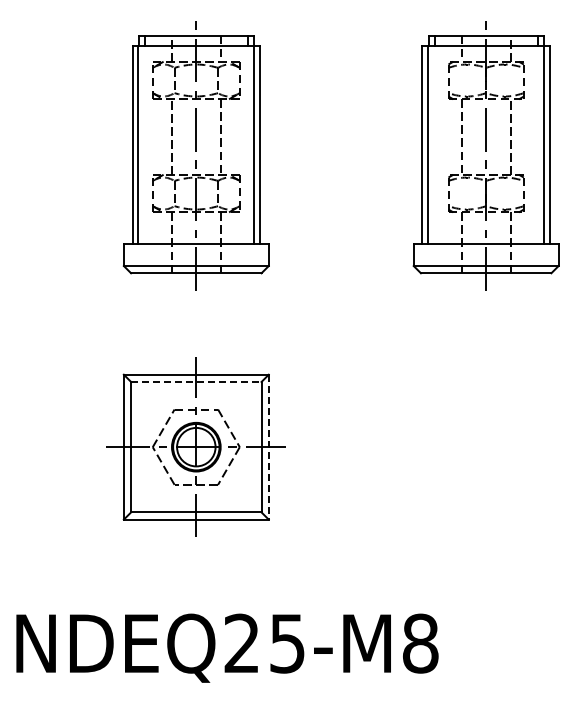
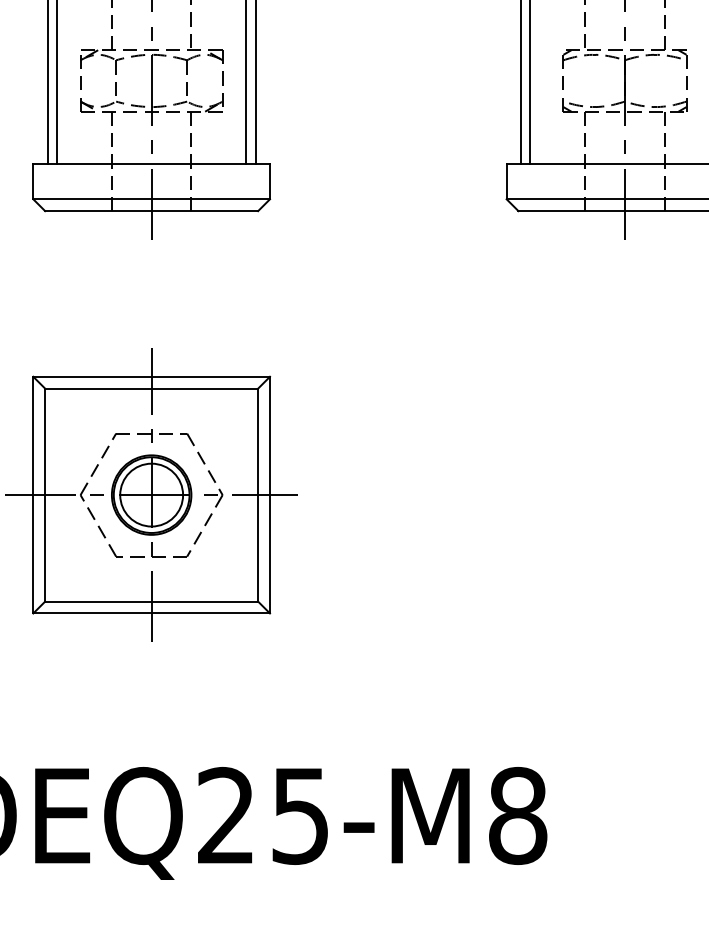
line: (196, 381) -> (151, 387), dashed -> solid
line: (268, 447) -> (269, 495), dashed -> solid

